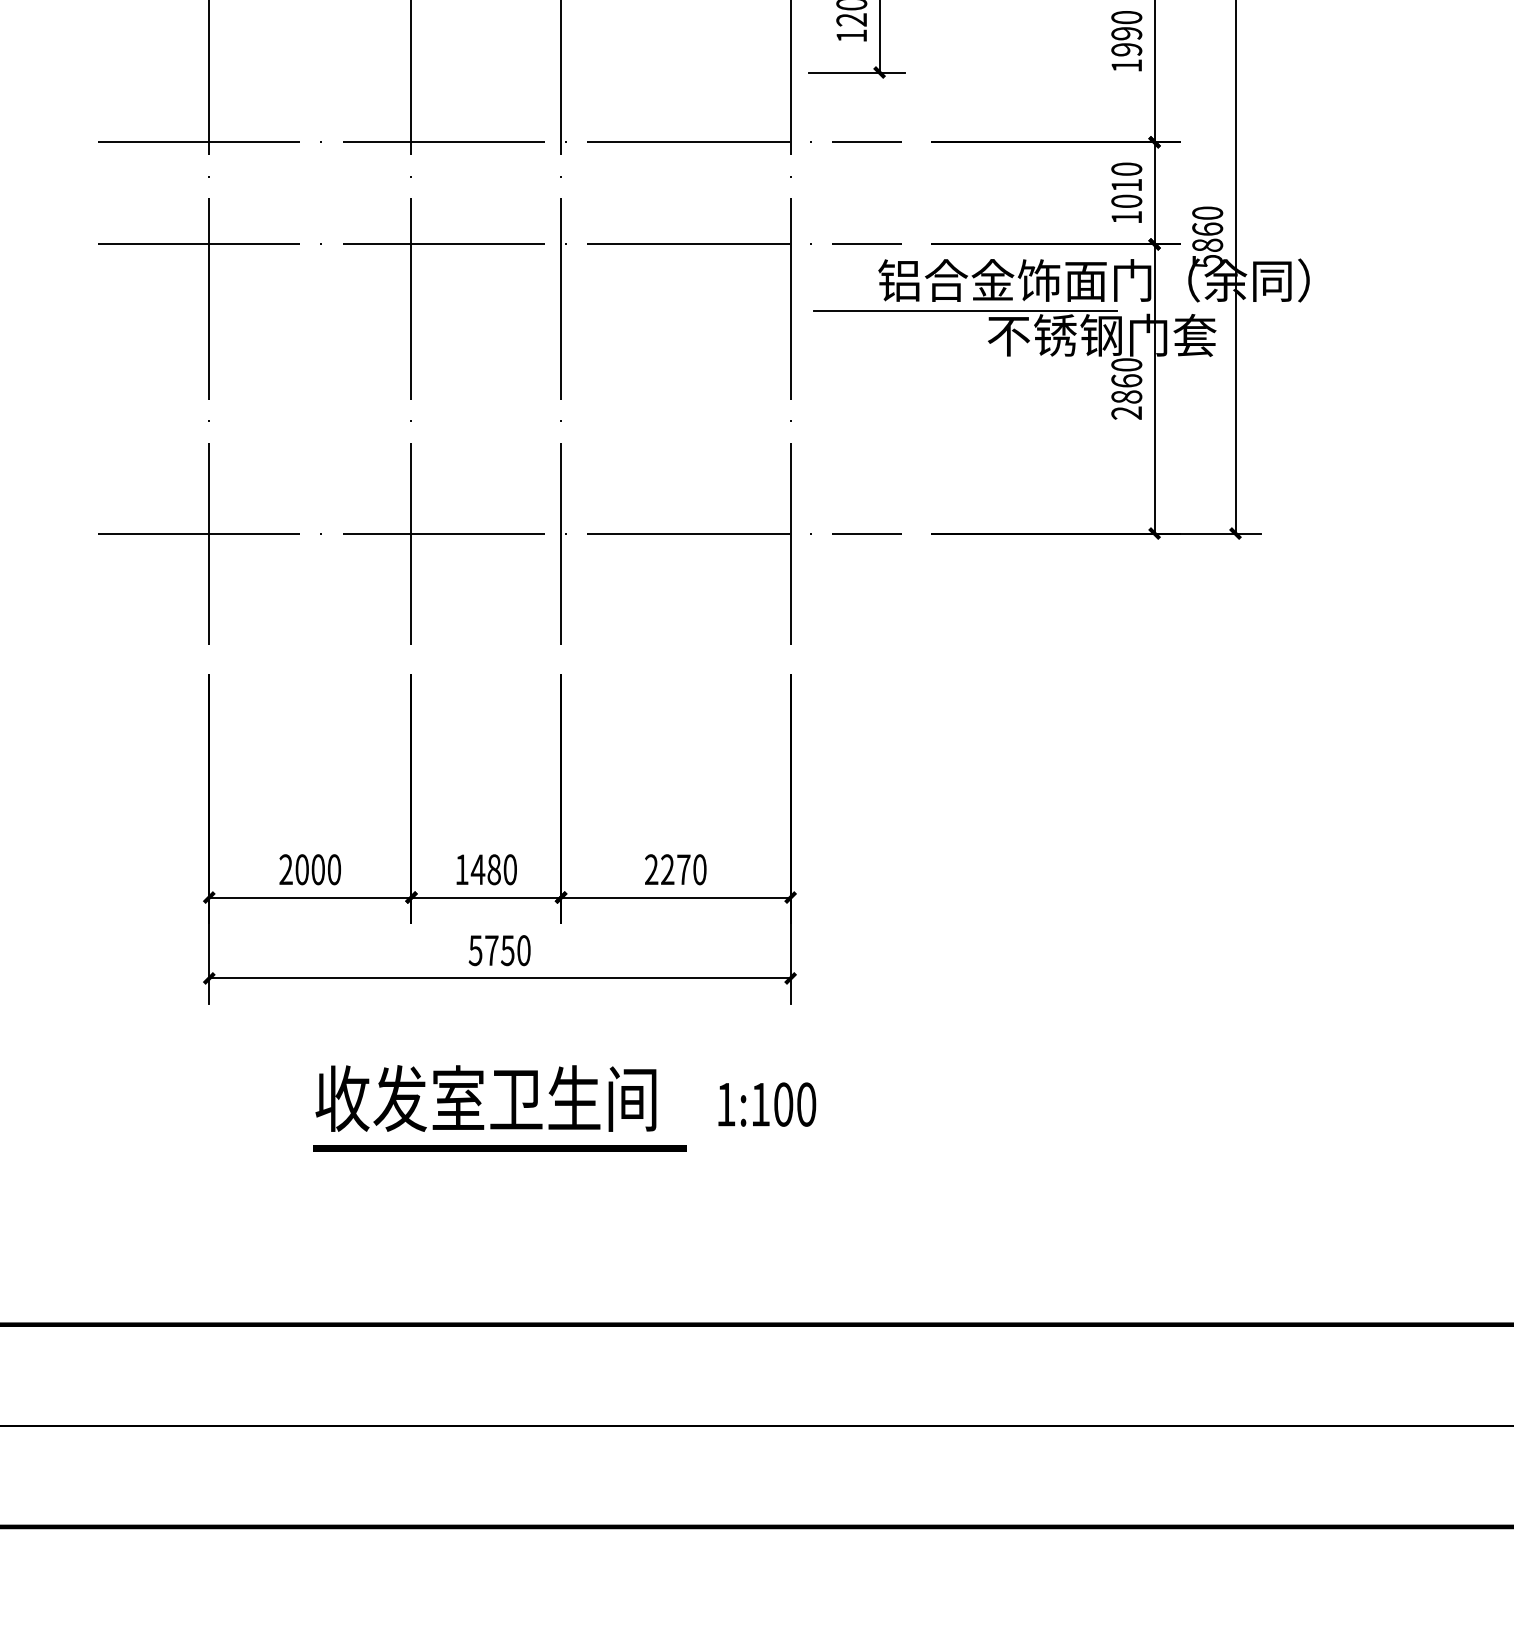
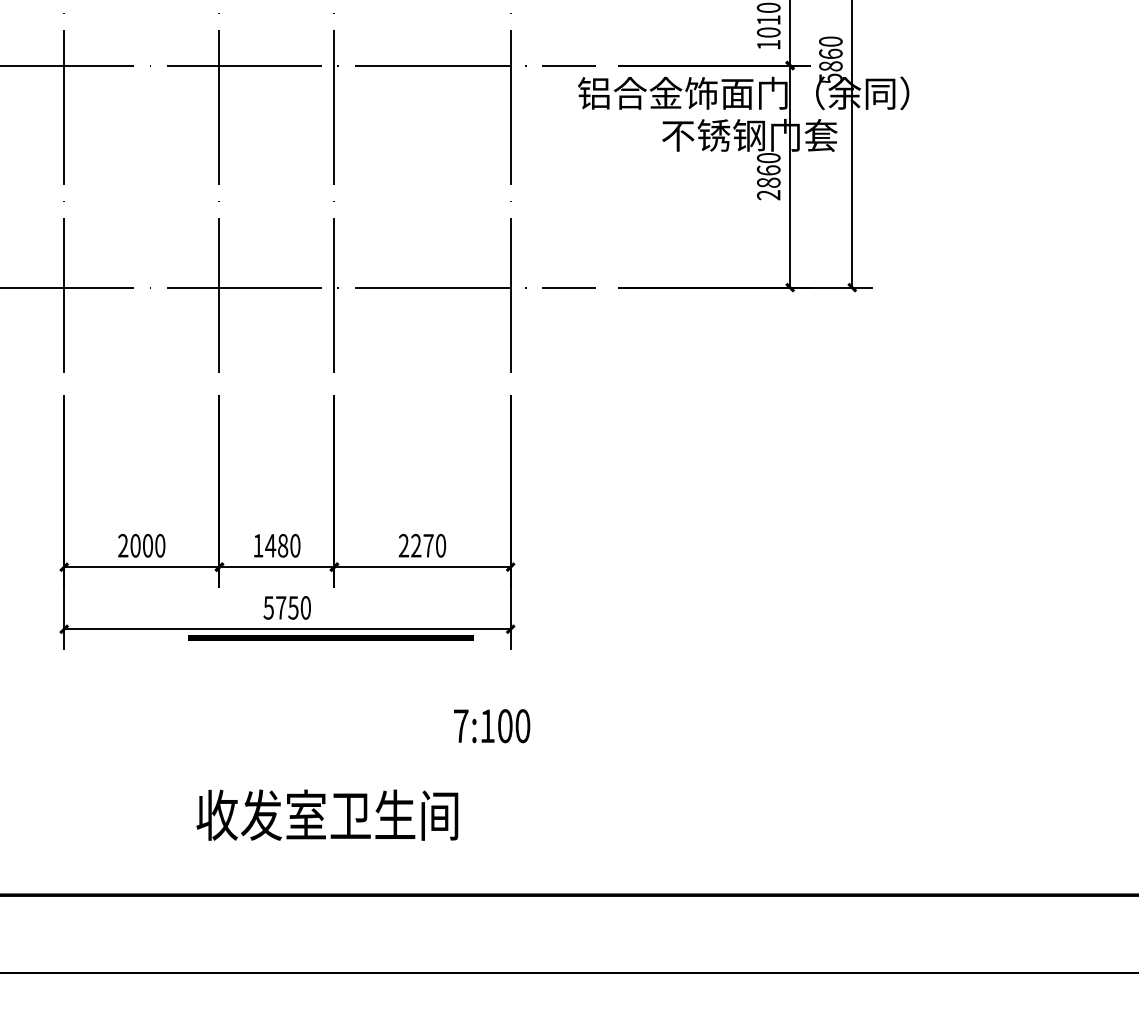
line: (965, 310) -> (644, 116), removed
text: (485, 1098) -> (327, 815), moved
text: (725, 1104) -> (460, 726), 1:100 -> 7:100
line: (499, 1148) -> (330, 637), moved

